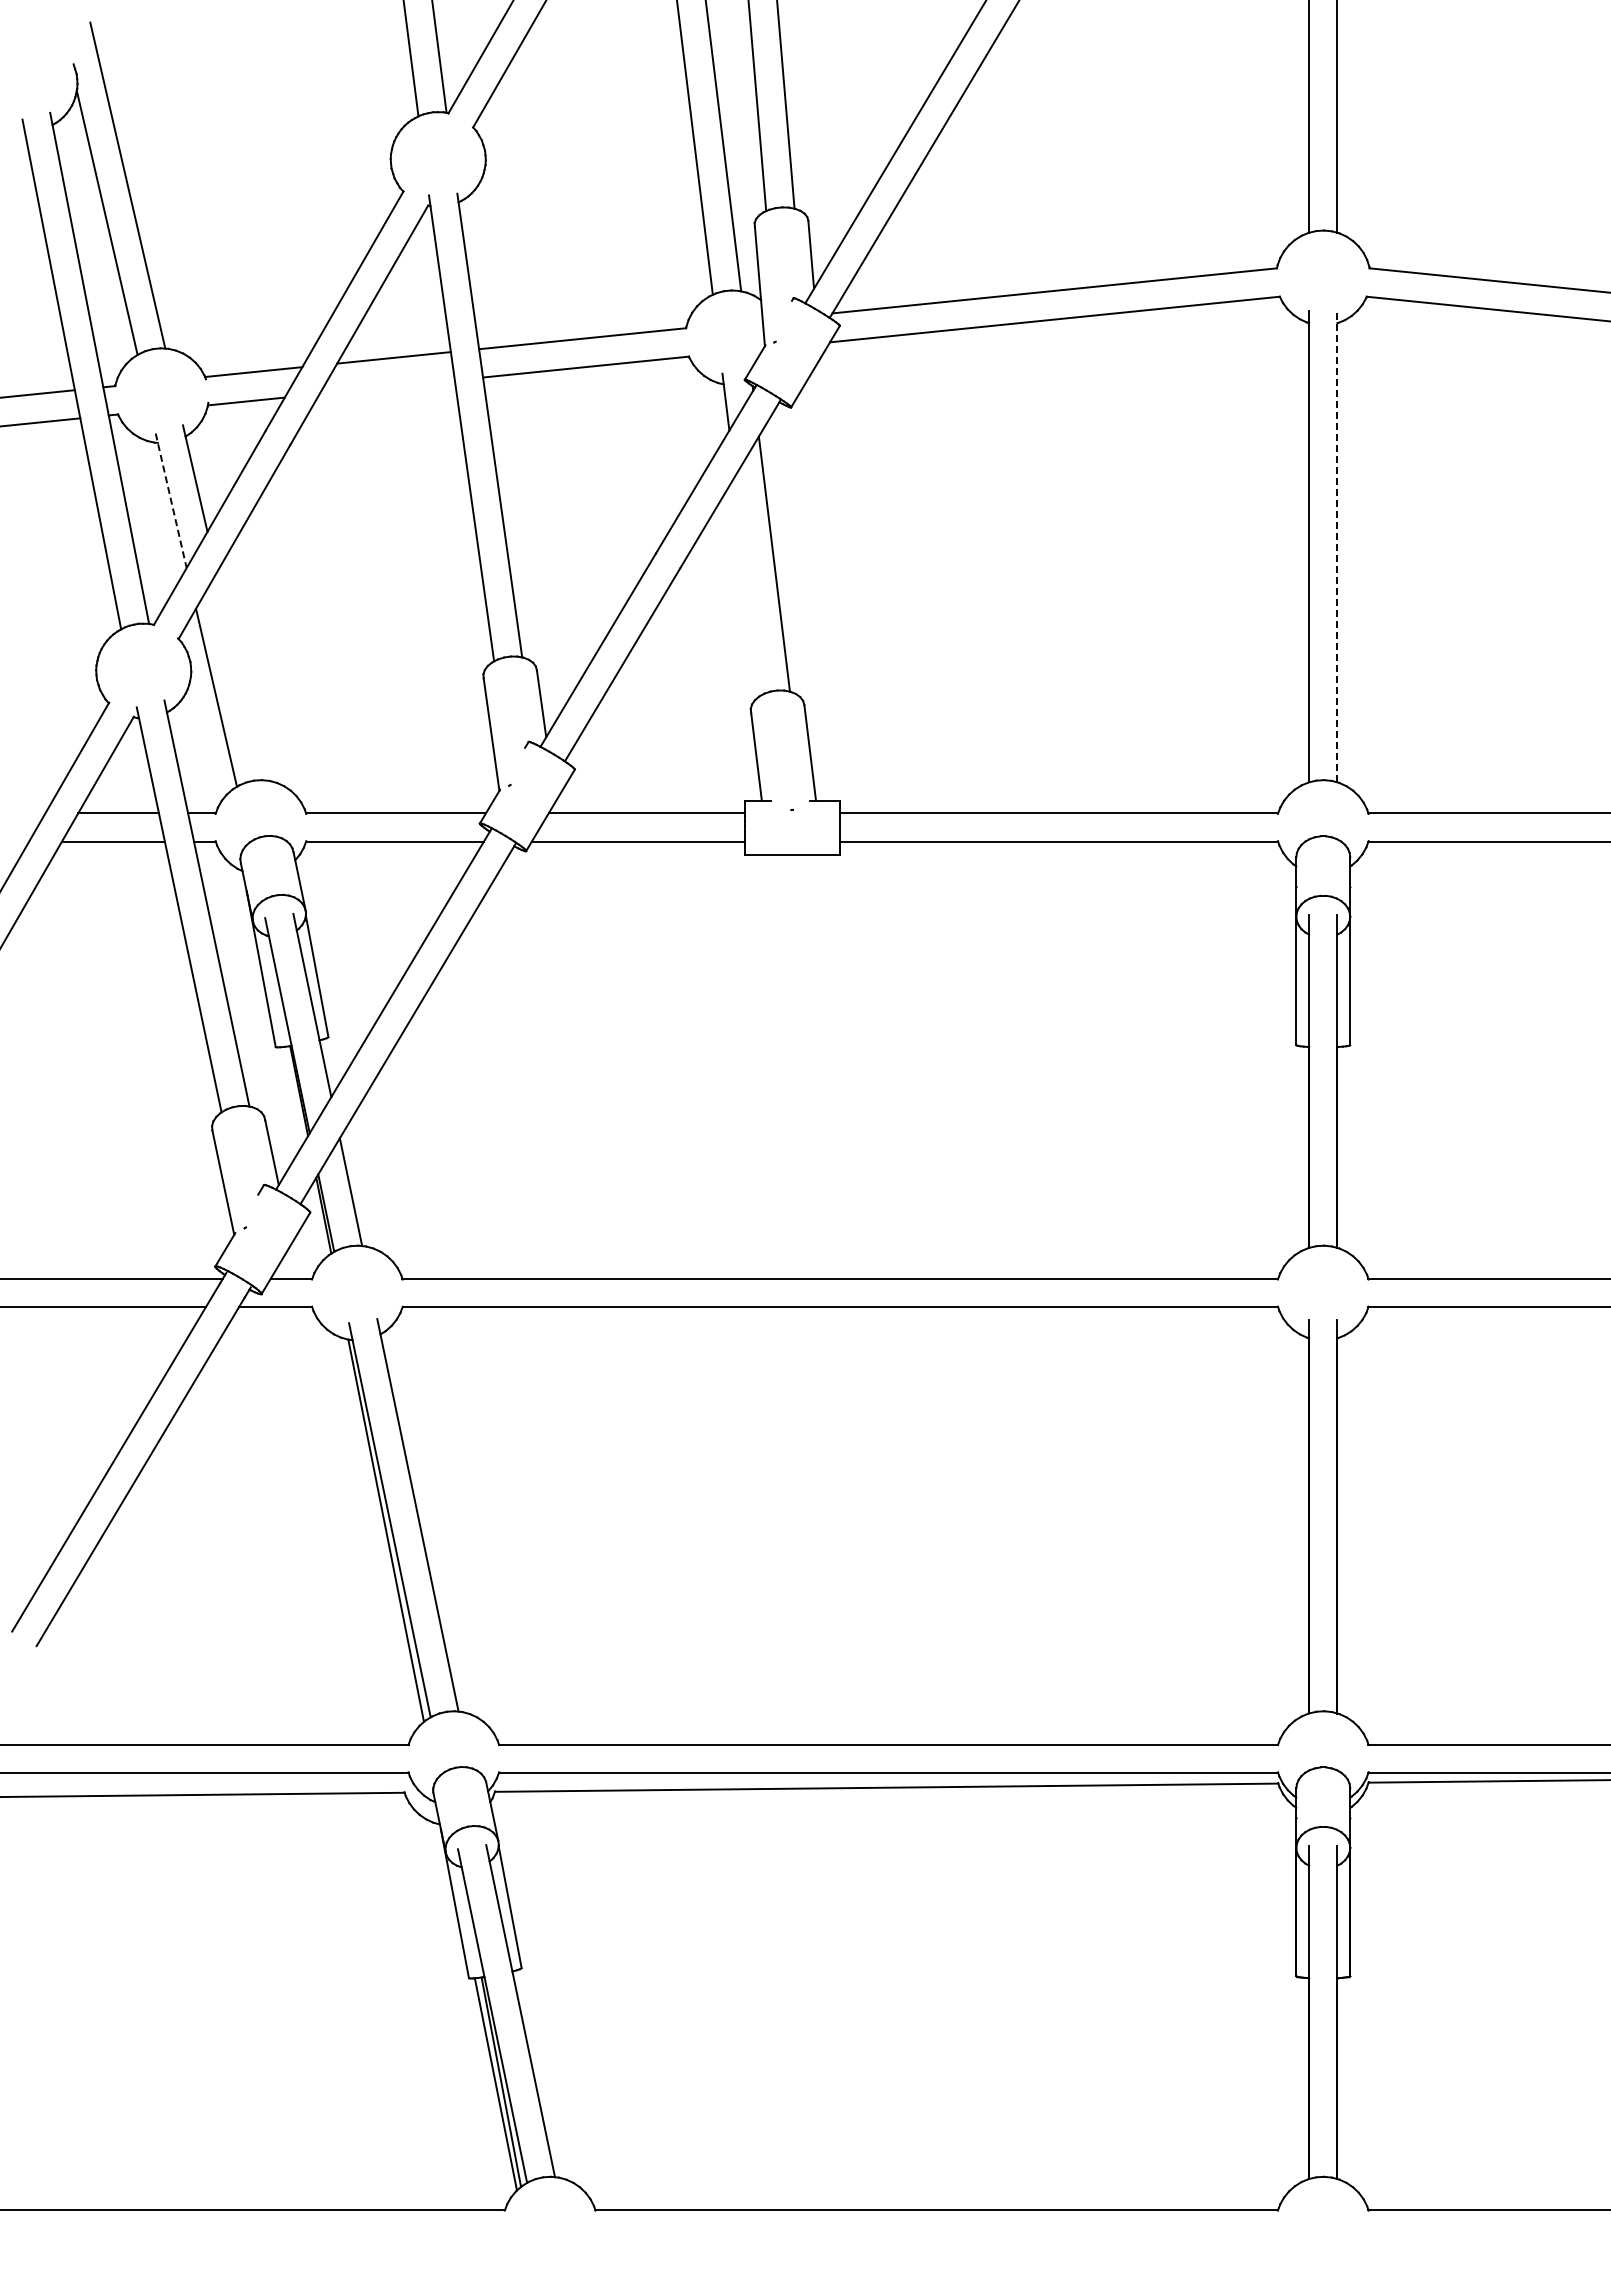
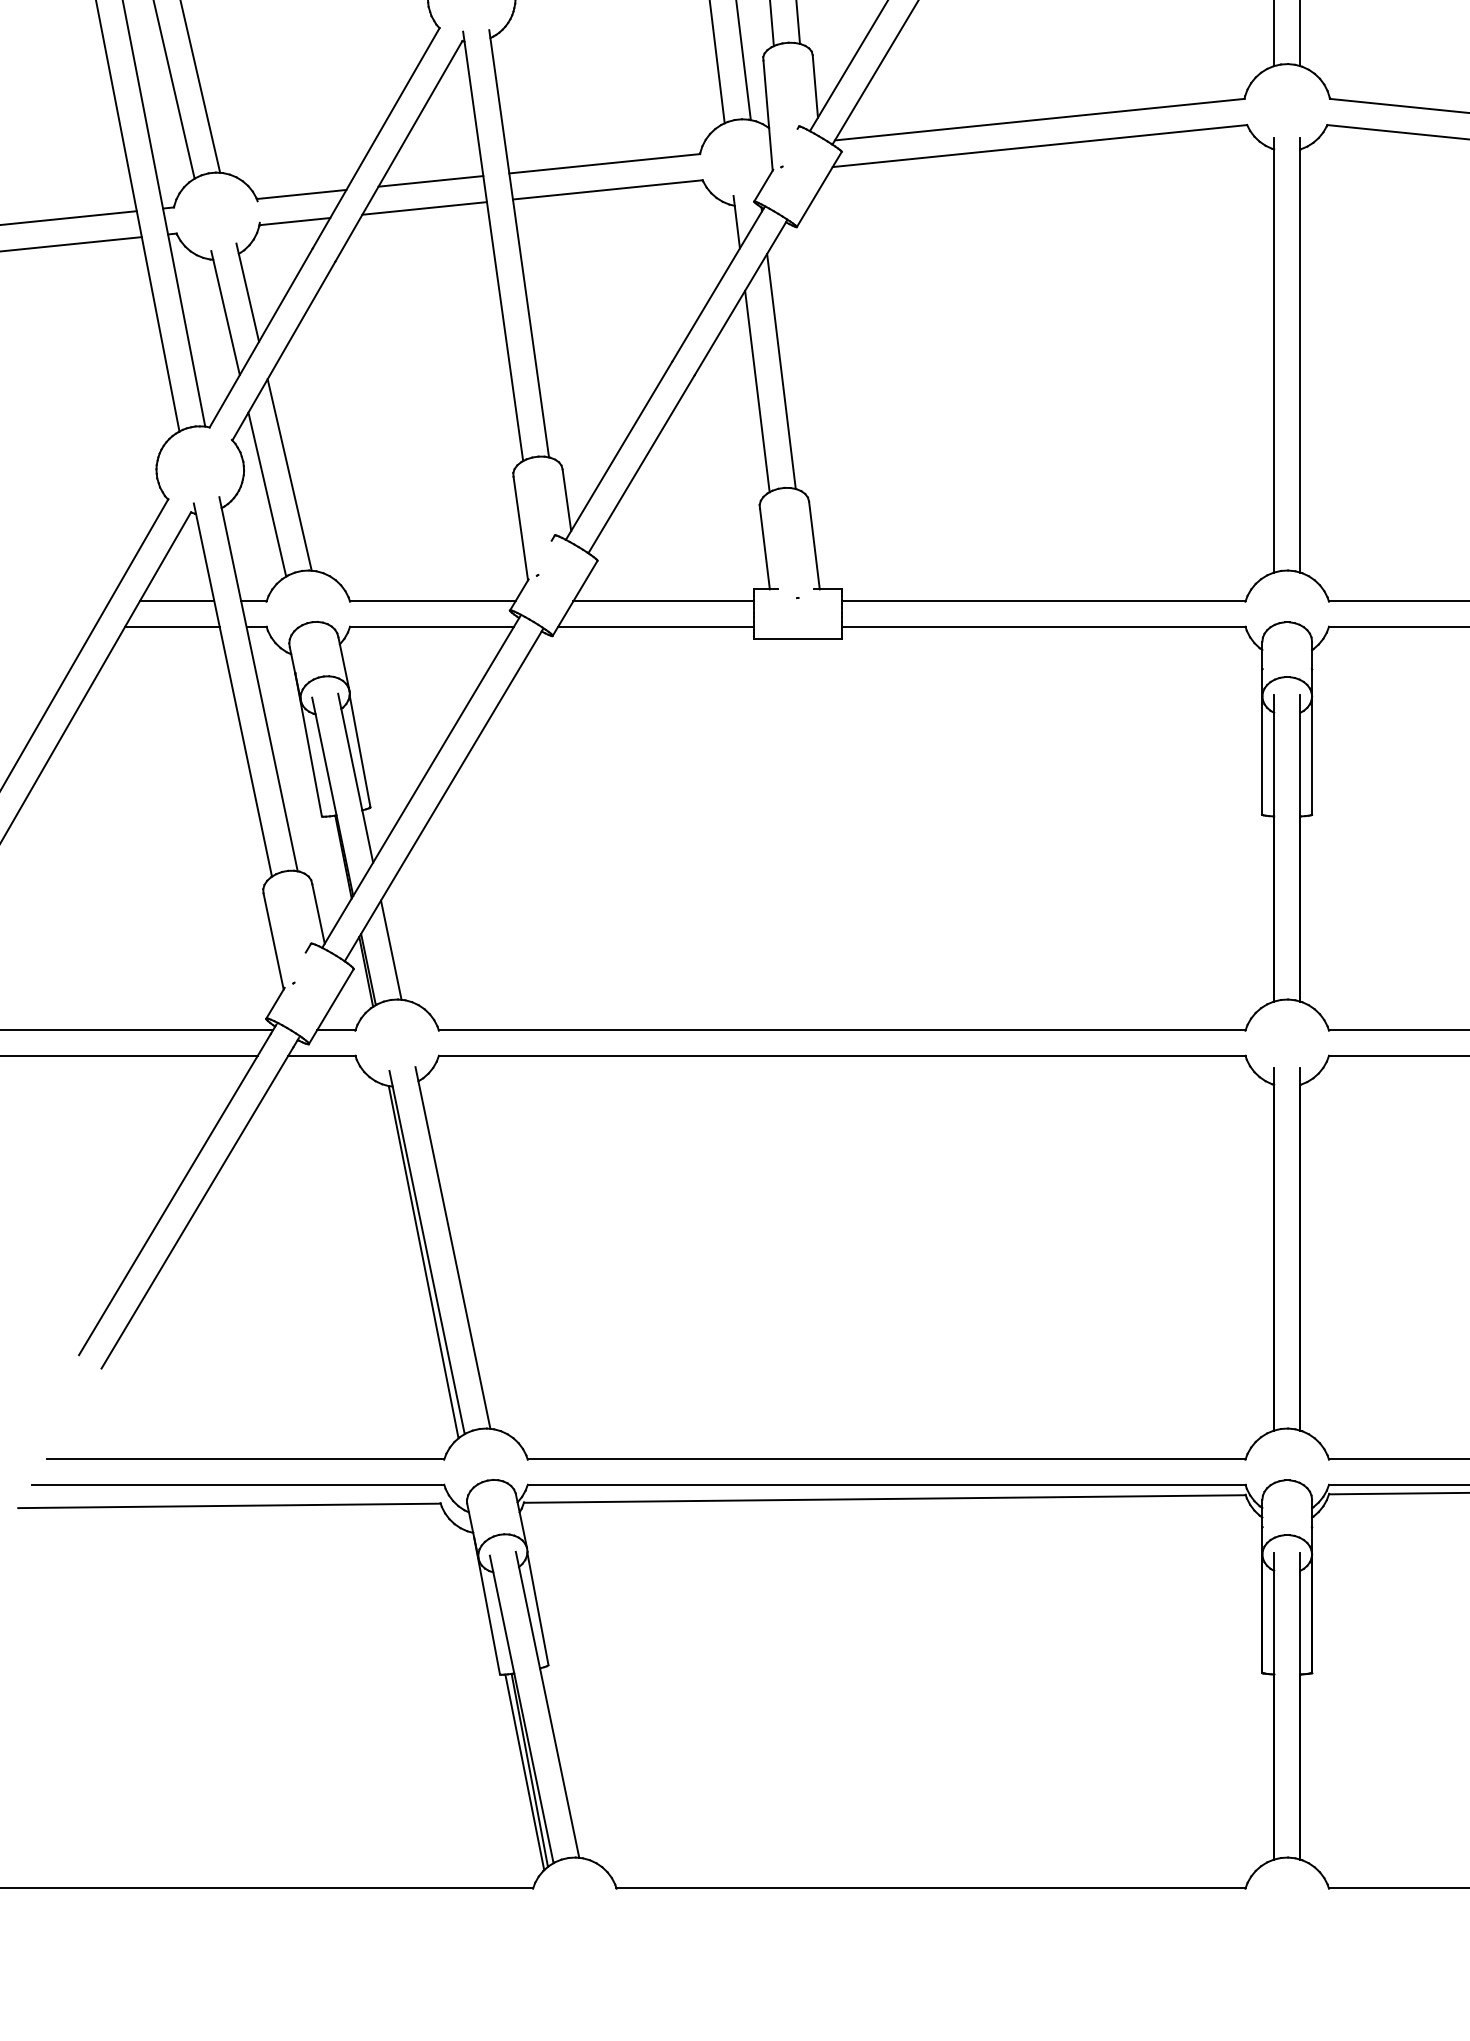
line: (386, 387) -> (423, 208), added
line: (171, 501) -> (225, 313), dashed -> solid
line: (1337, 546) -> (1300, 355), dashed -> solid
line: (748, 585) -> (757, 391), added
line: (240, 676) -> (289, 475), added

